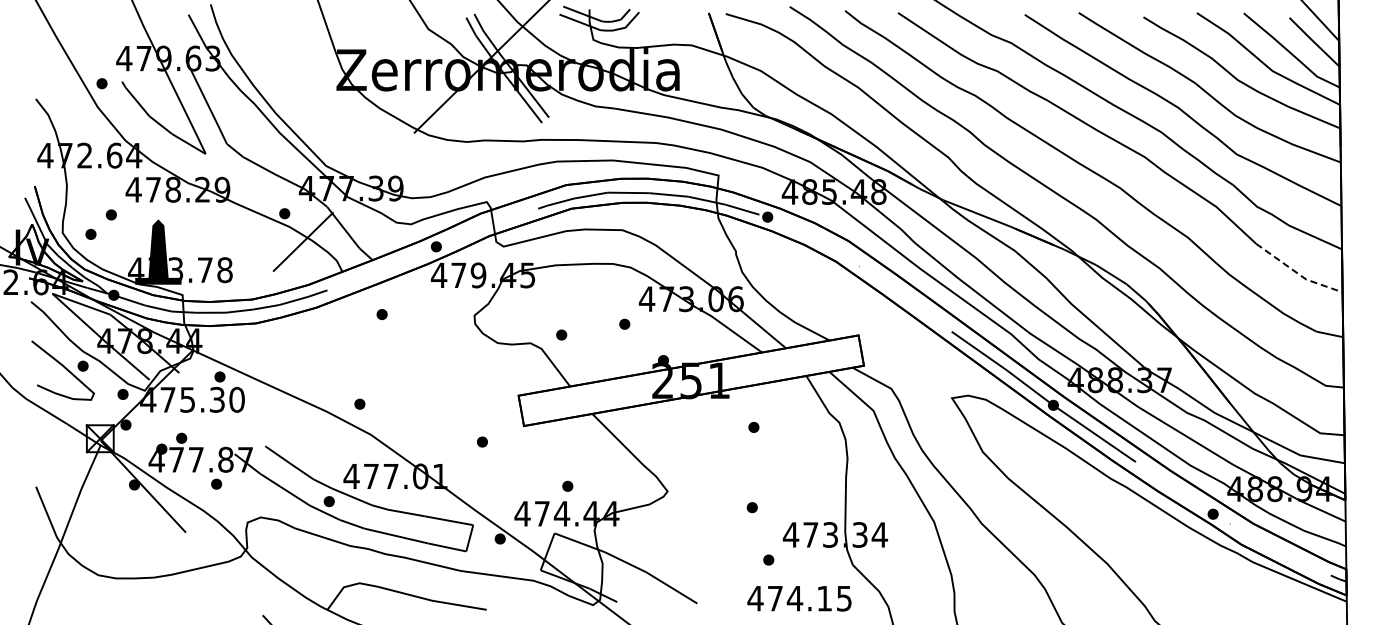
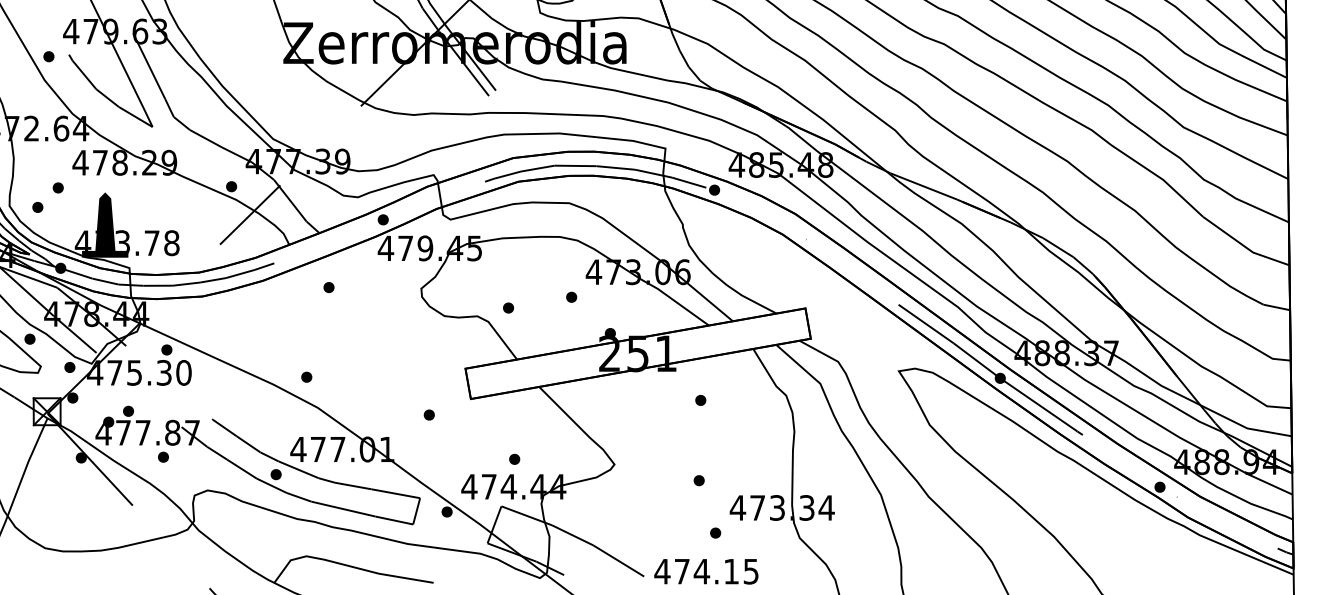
line: (1297, 273) -> (1244, 246), dashed -> solid
text: (799, 598) -> (706, 571), moved

